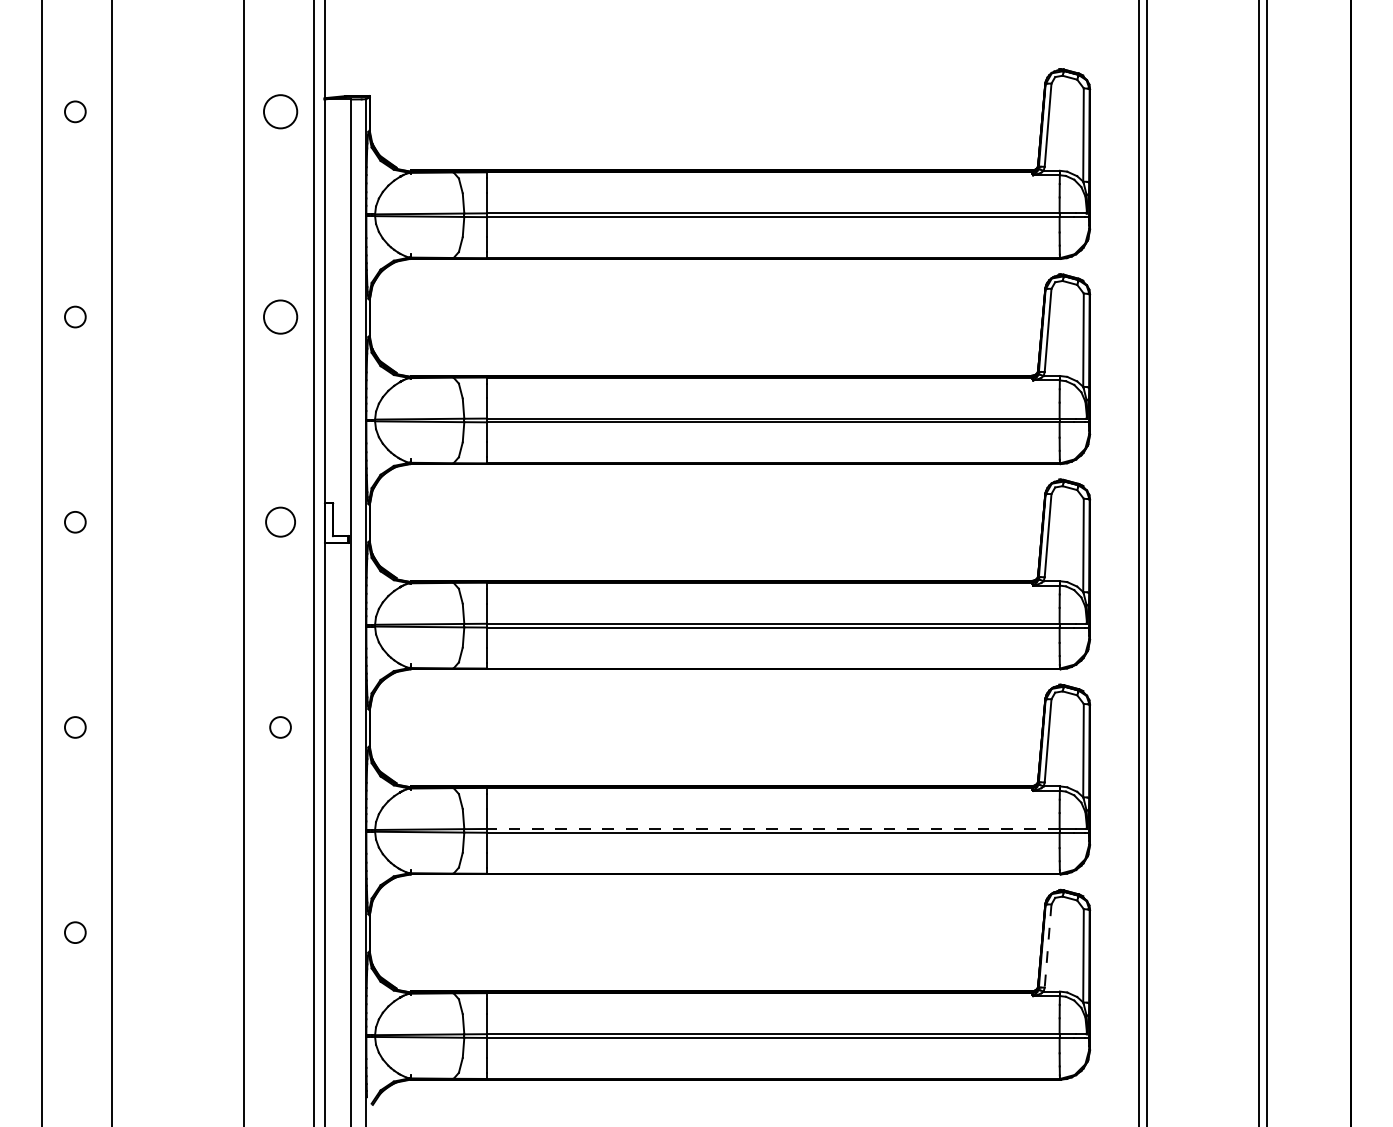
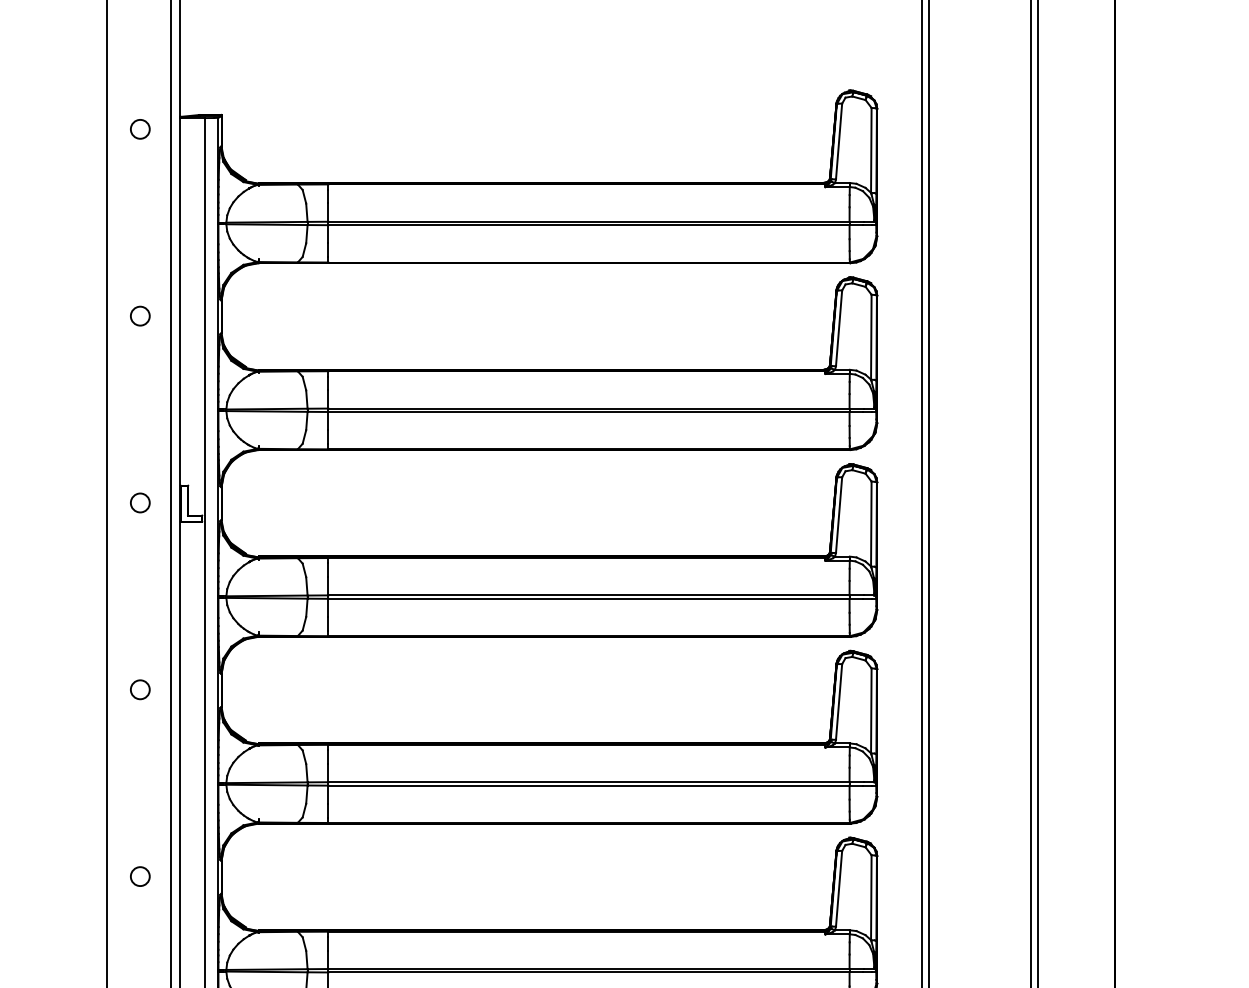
circle: (280, 111) -> (140, 129), size x0.62
circle: (280, 316) -> (140, 315), size x0.62
circle: (280, 522) -> (140, 503), size x0.71
line: (772, 828) -> (588, 781), dashed -> solid
circle: (280, 932) -> (140, 876), added
line: (1048, 946) -> (839, 889), dashed -> solid

